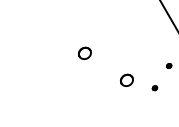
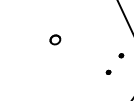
part: (126, 80) -> (86, 64), removed

